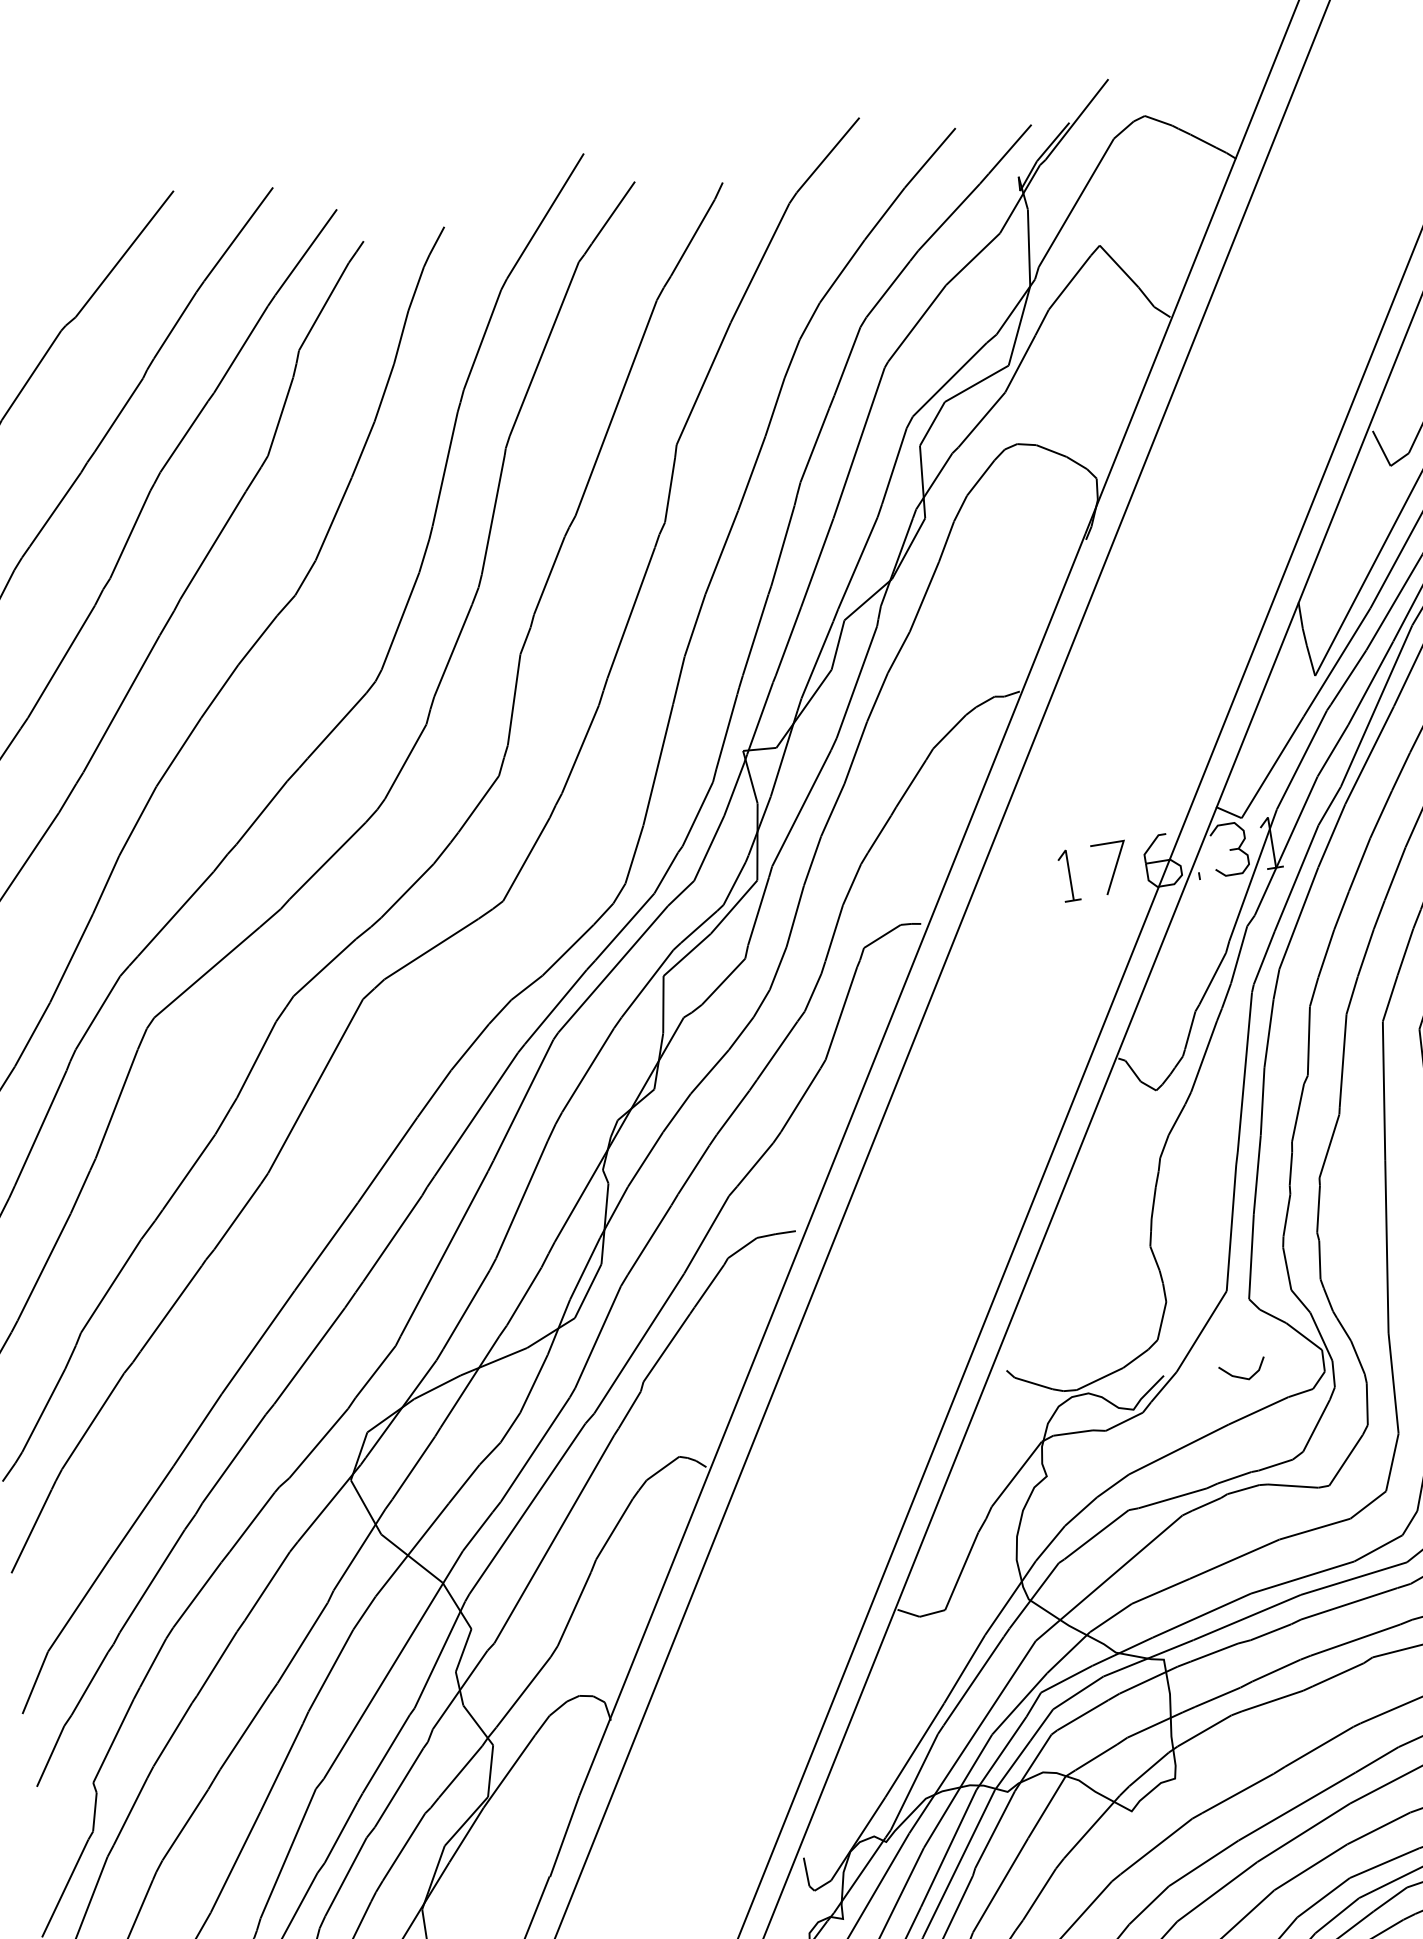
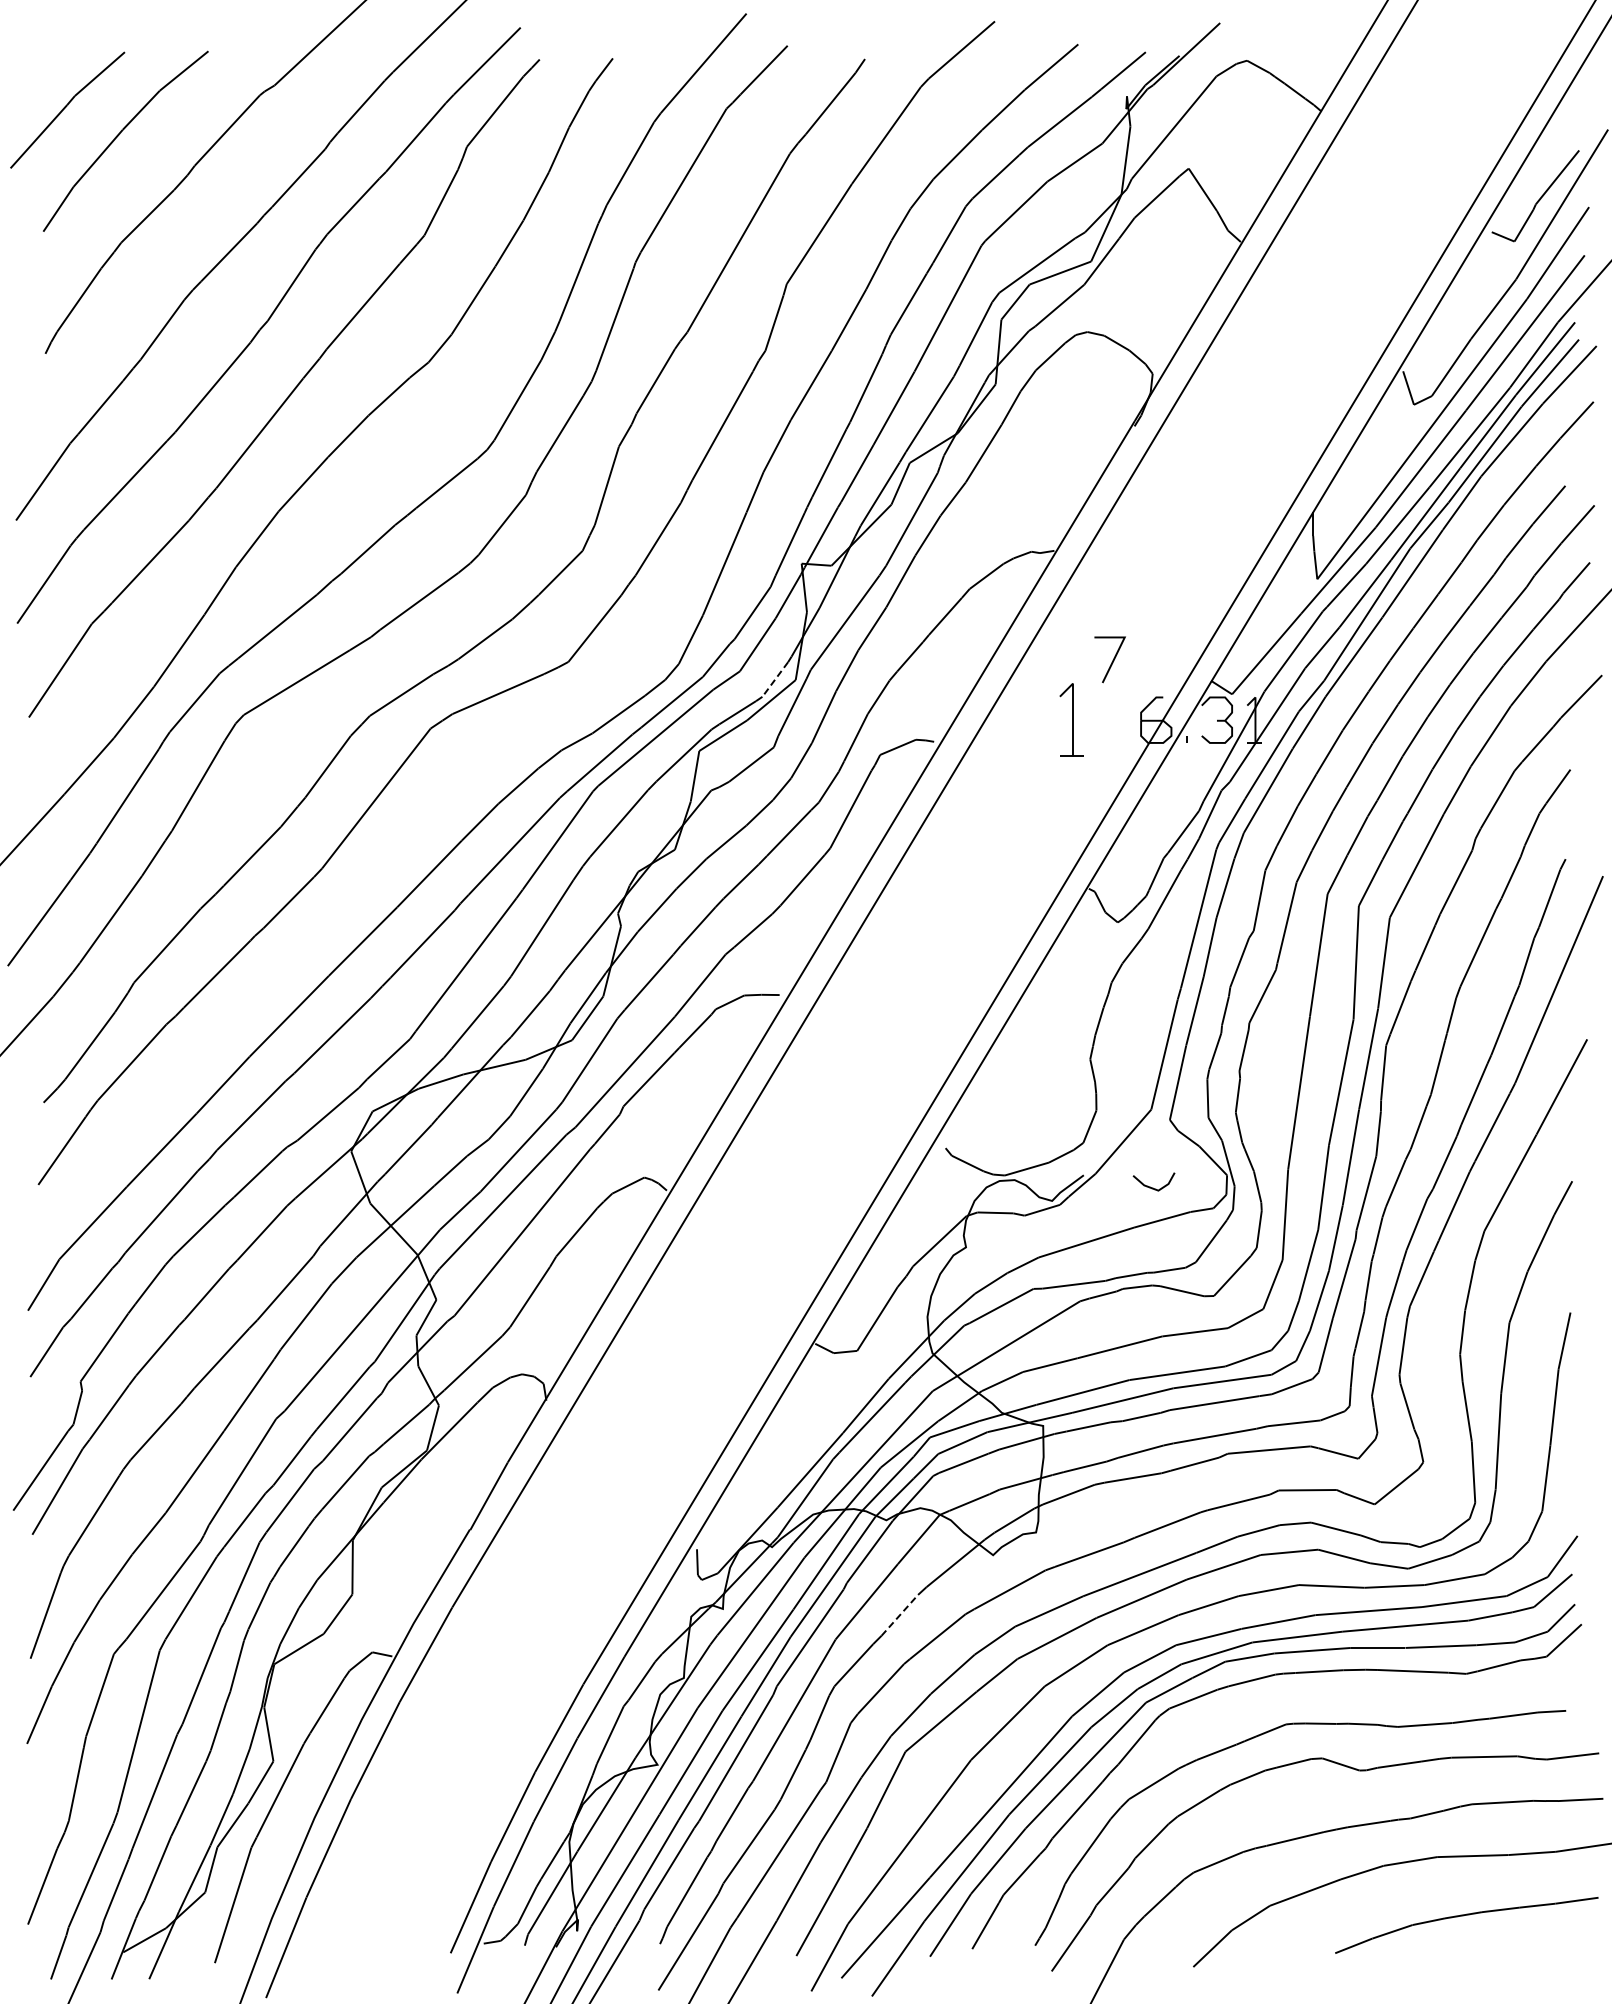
line: (1114, 868) -> (1112, 660), moved
part: (1067, 876) -> (1070, 720), size x1.6
line: (734, 883) -> (775, 679), solid -> dashed
line: (1040, 1893) -> (900, 1614), solid -> dashed

